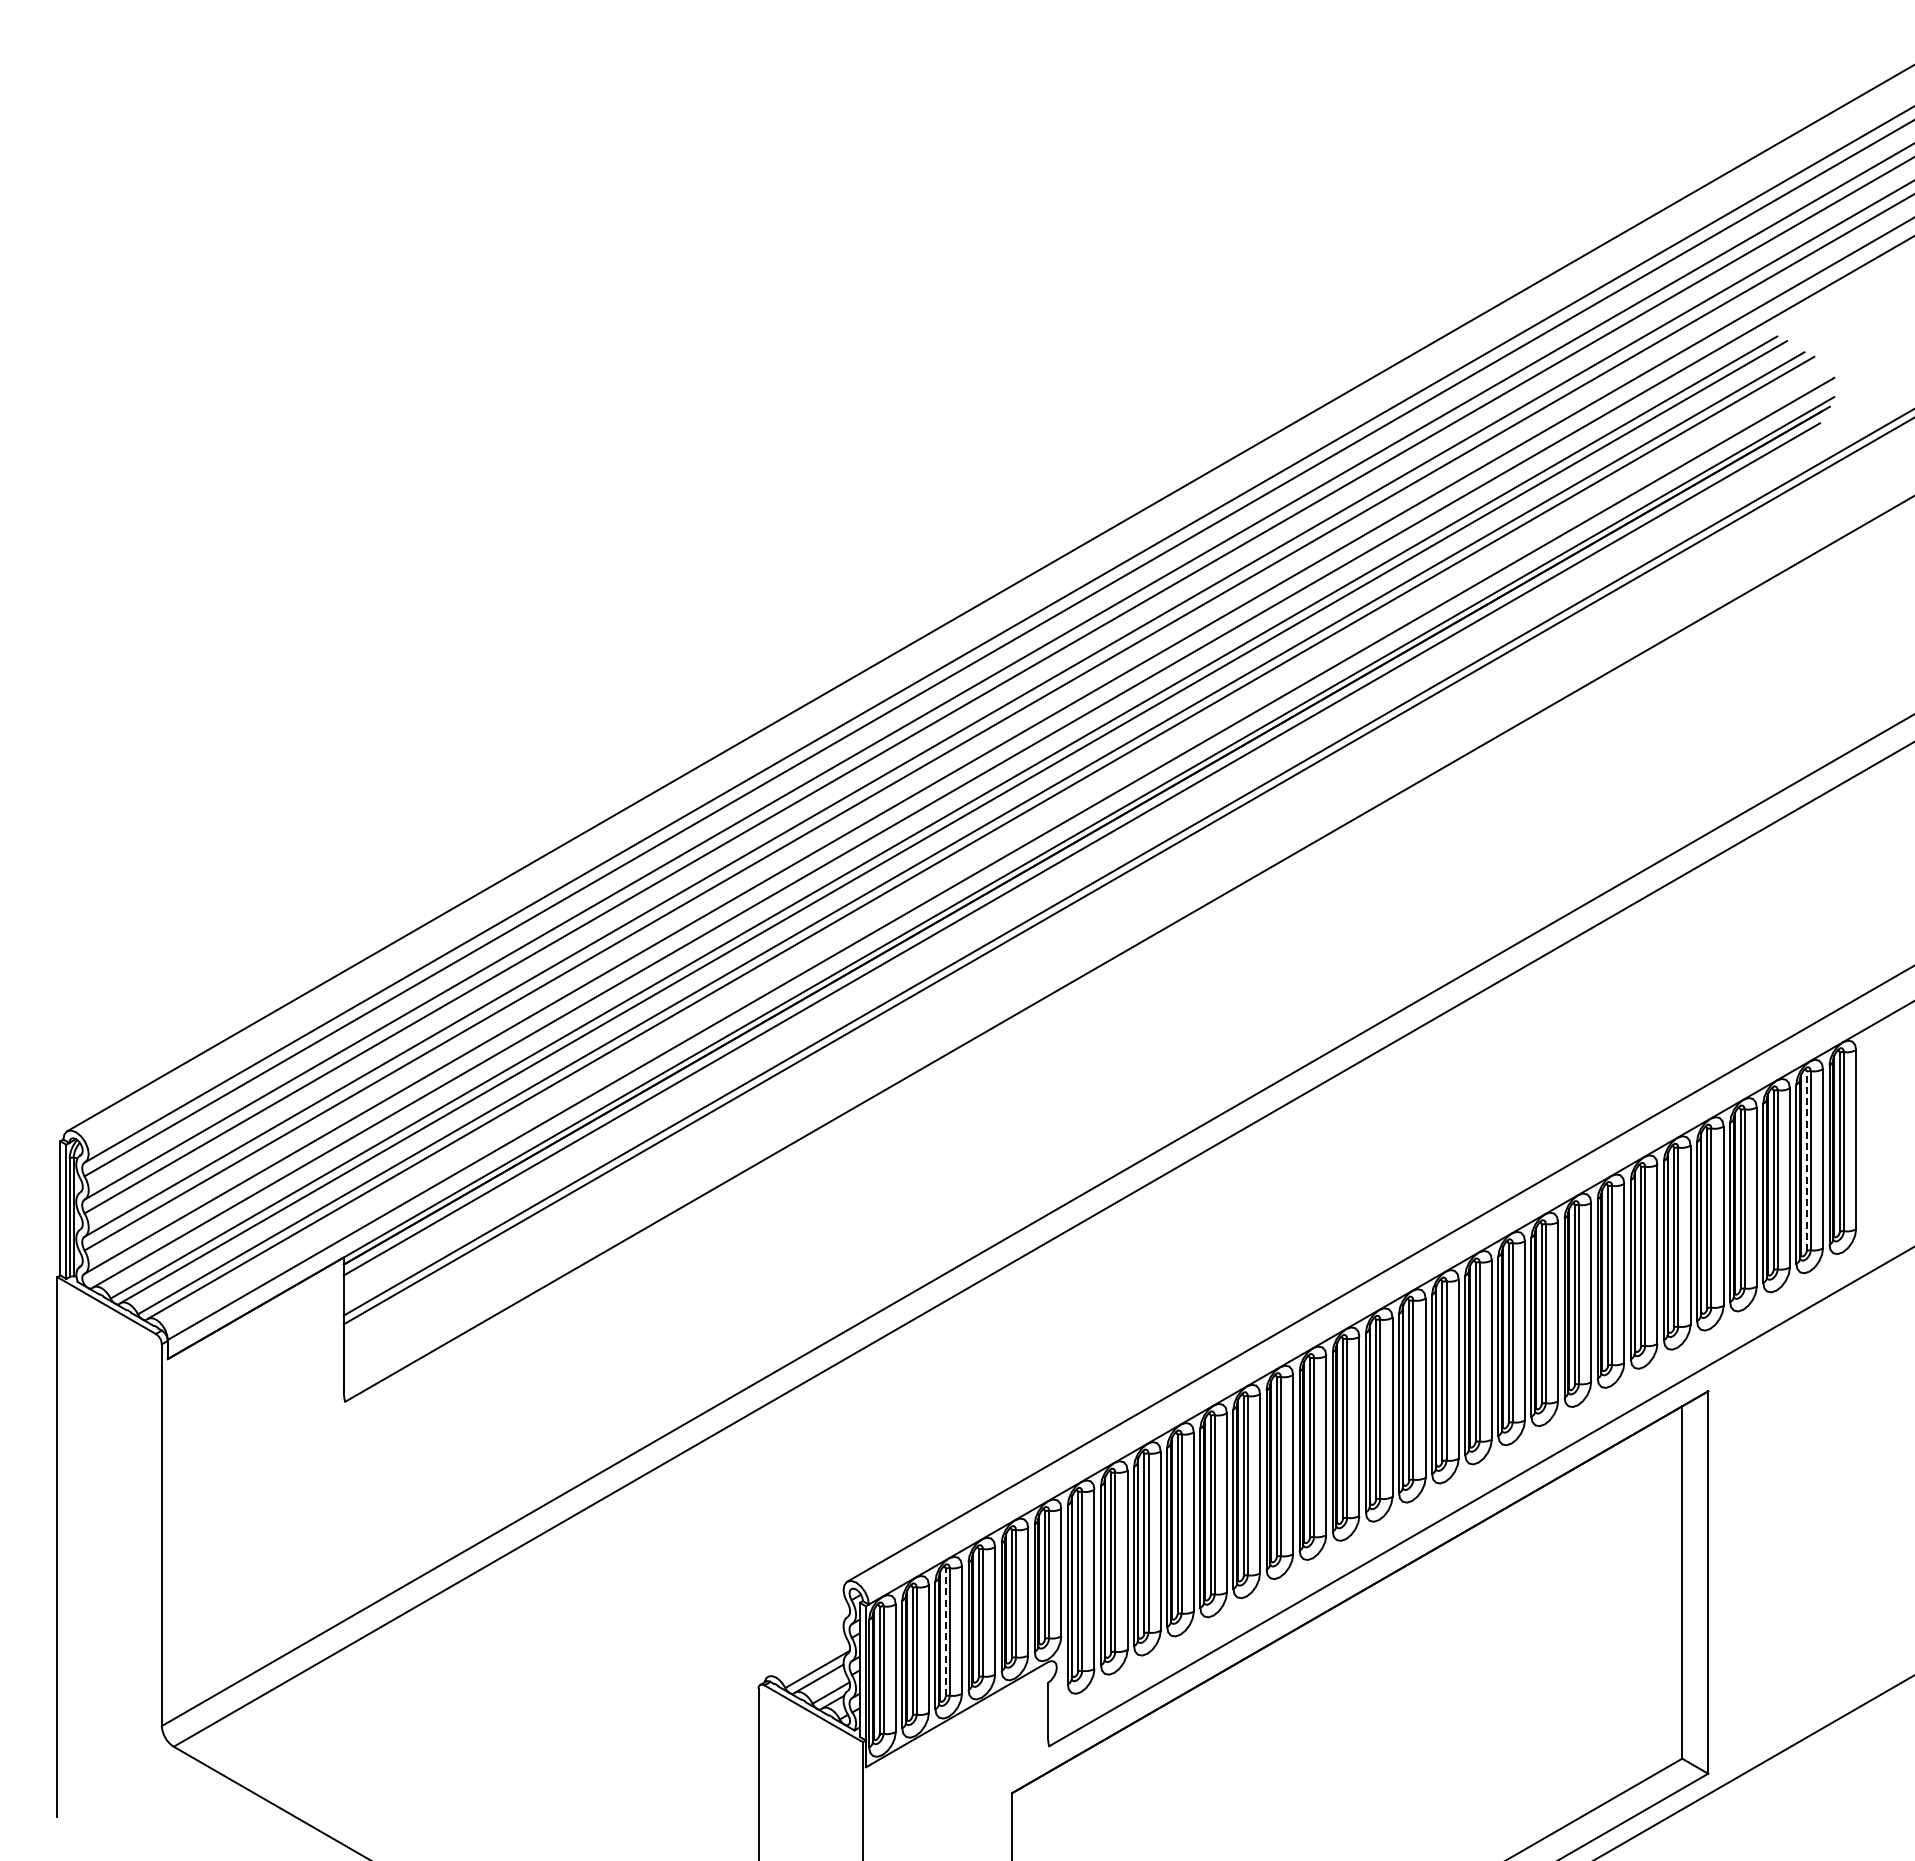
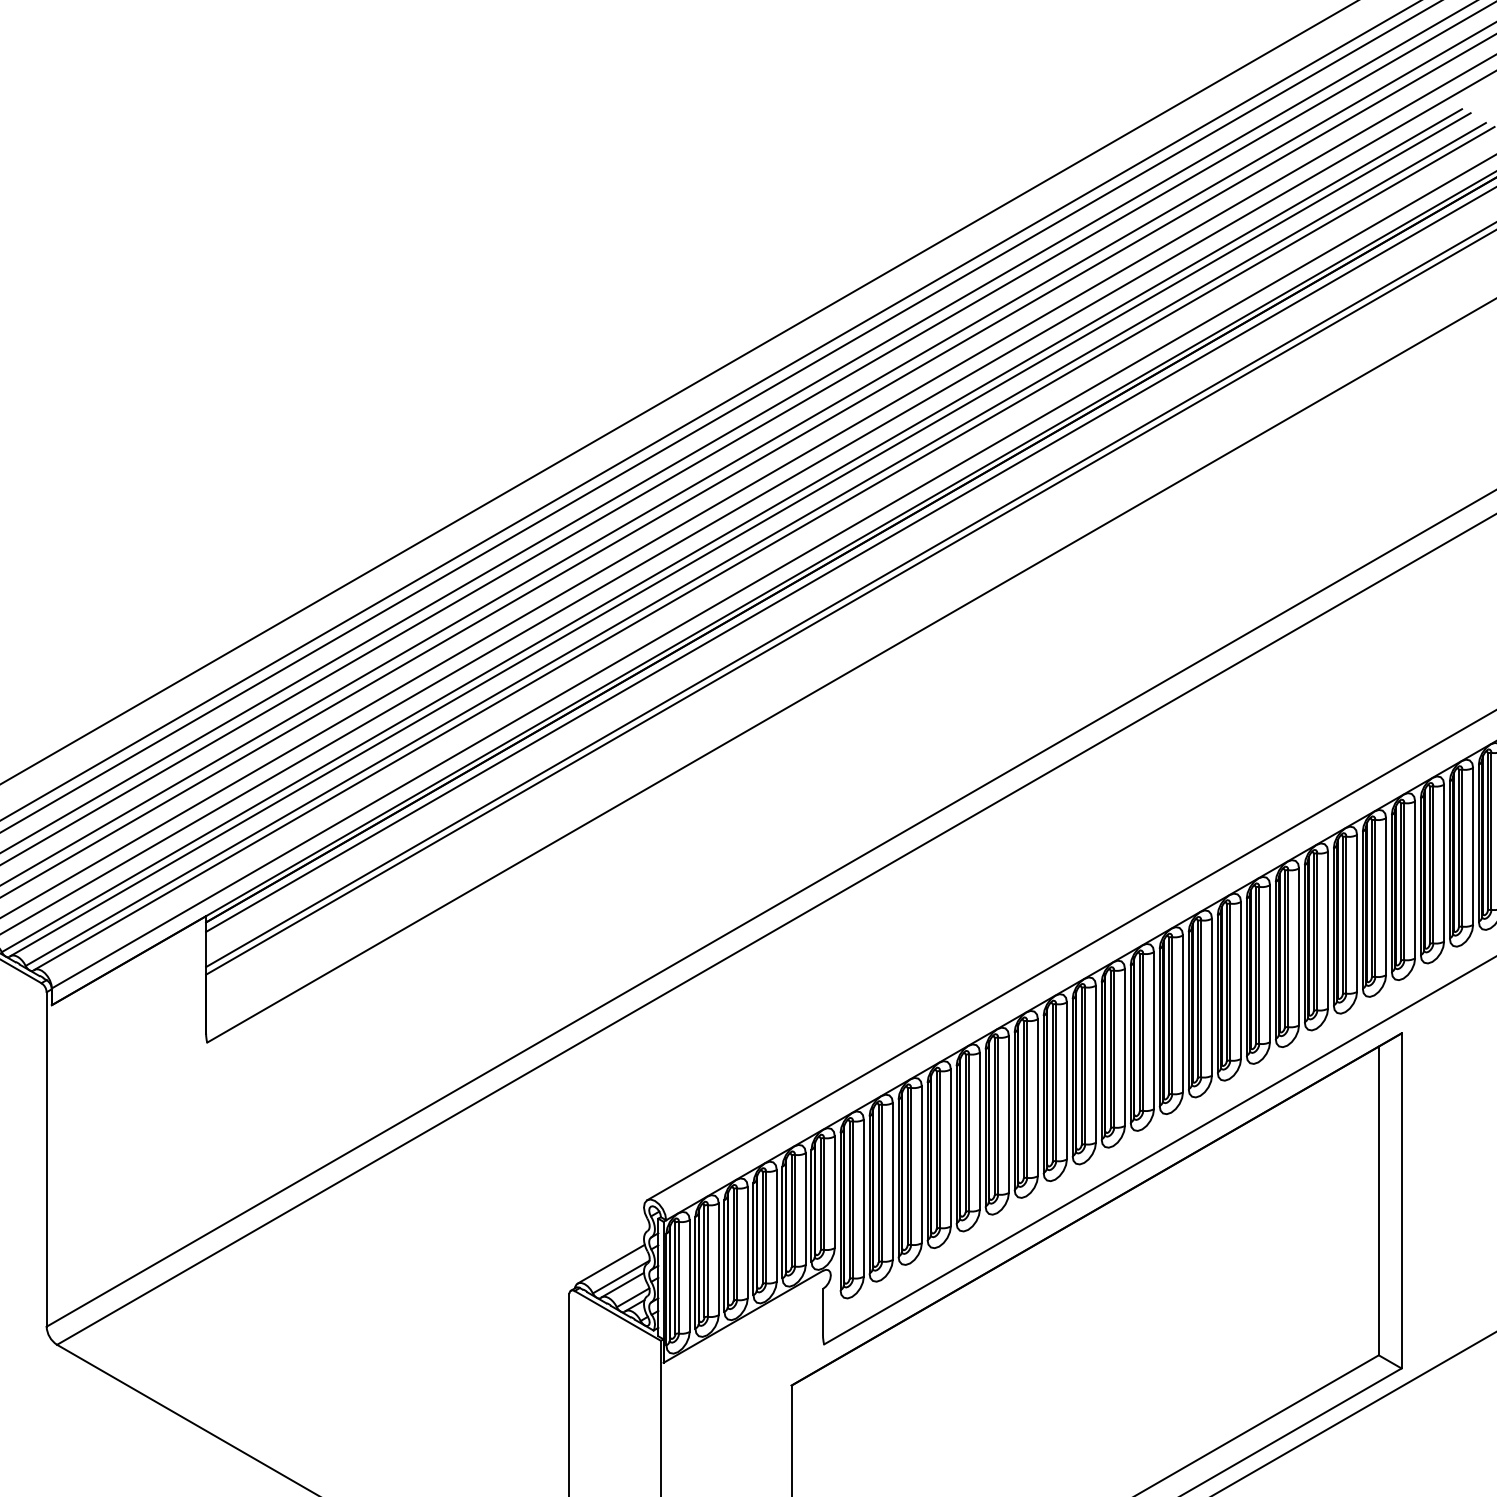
line: (1806, 1161) -> (1487, 832), dashed -> solid
line: (945, 1632) -> (733, 1244), dashed -> solid
line: (805, 1654) -> (610, 1264), added

